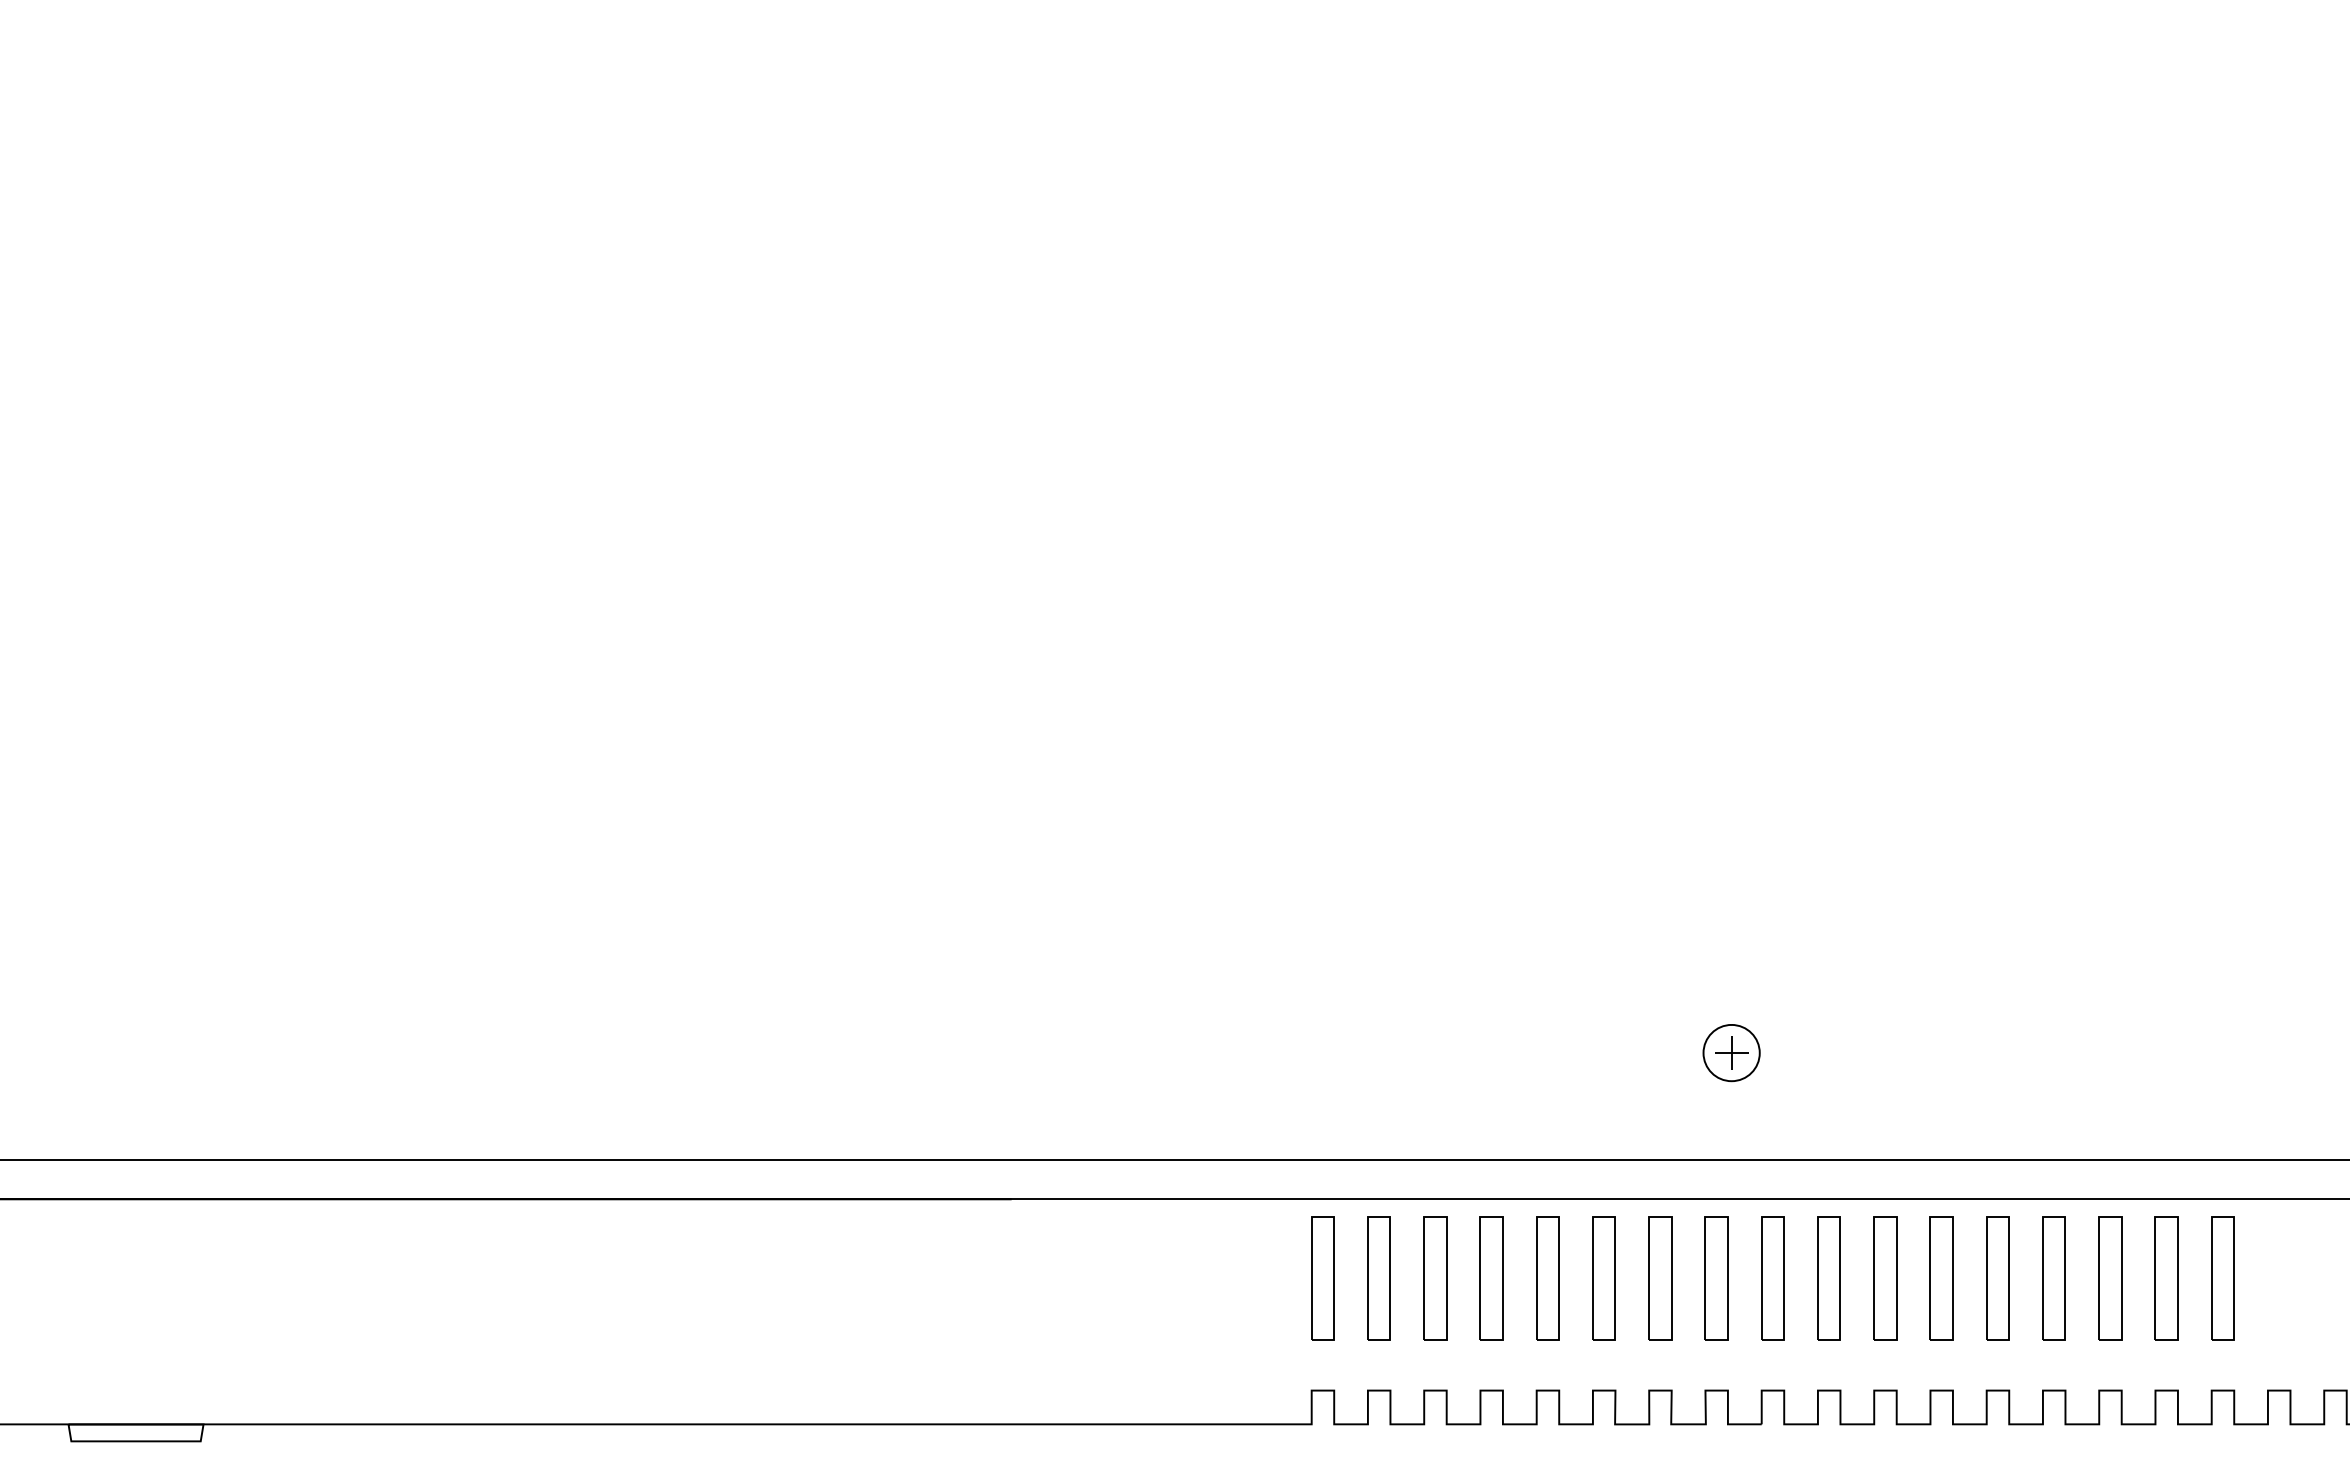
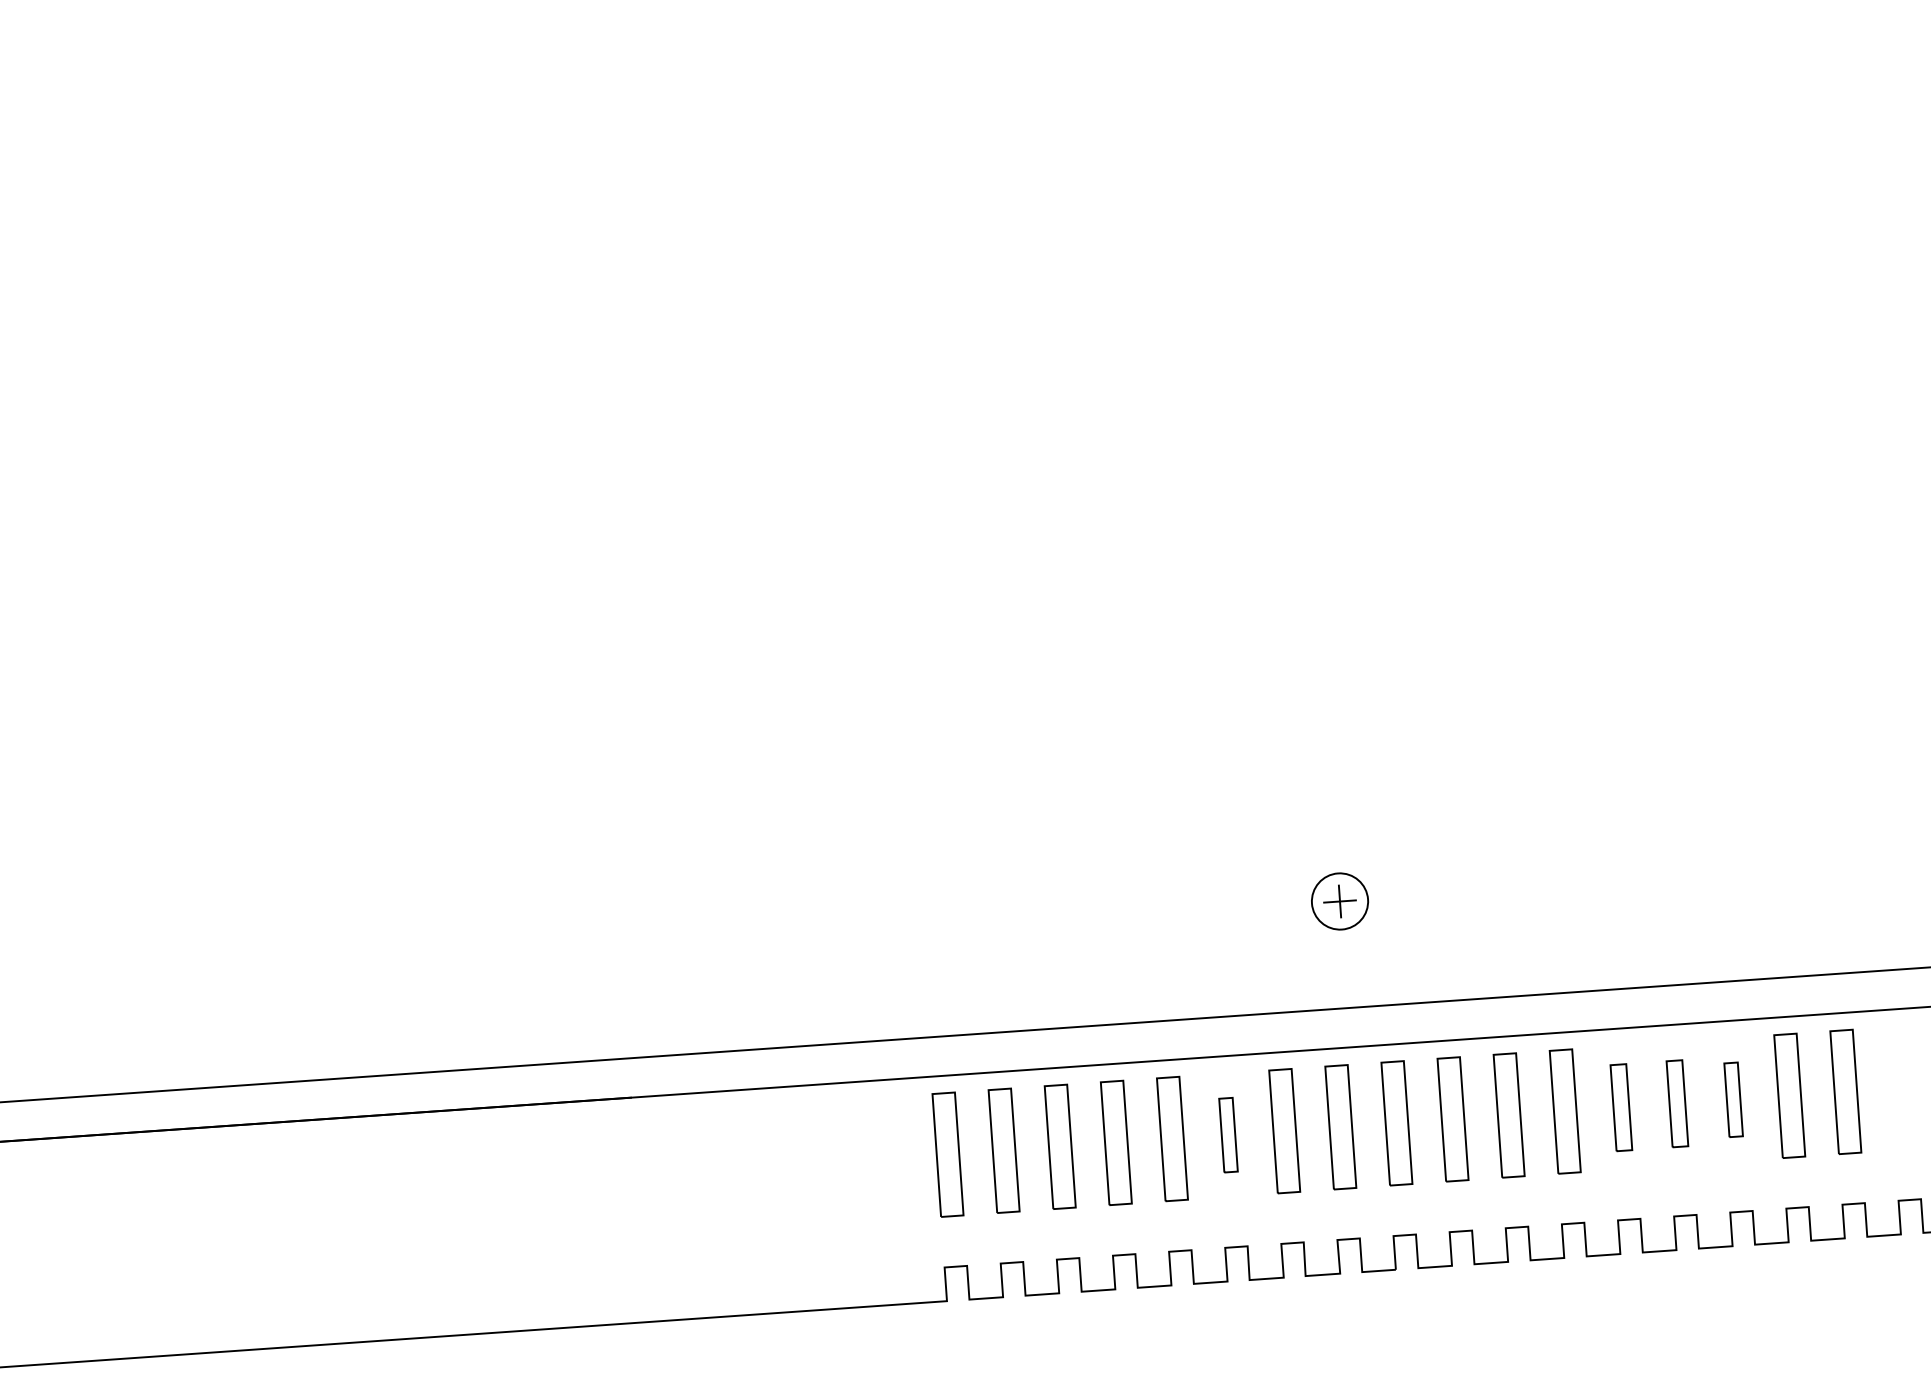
part: (1603, 1278) -> (1227, 1135), size x0.6
part: (1997, 1278) -> (1620, 1107), size x0.7
part: (2053, 1278) -> (1676, 1103), size x0.7
part: (2110, 1278) -> (1733, 1099), size x0.6

